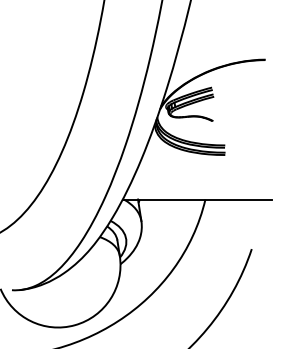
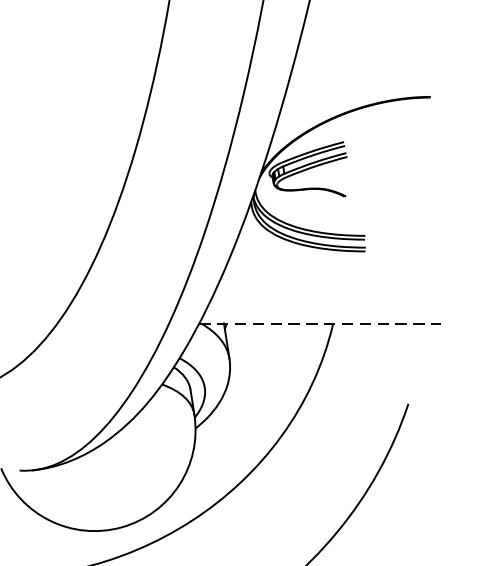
line: (197, 199) -> (320, 323), solid -> dashed

